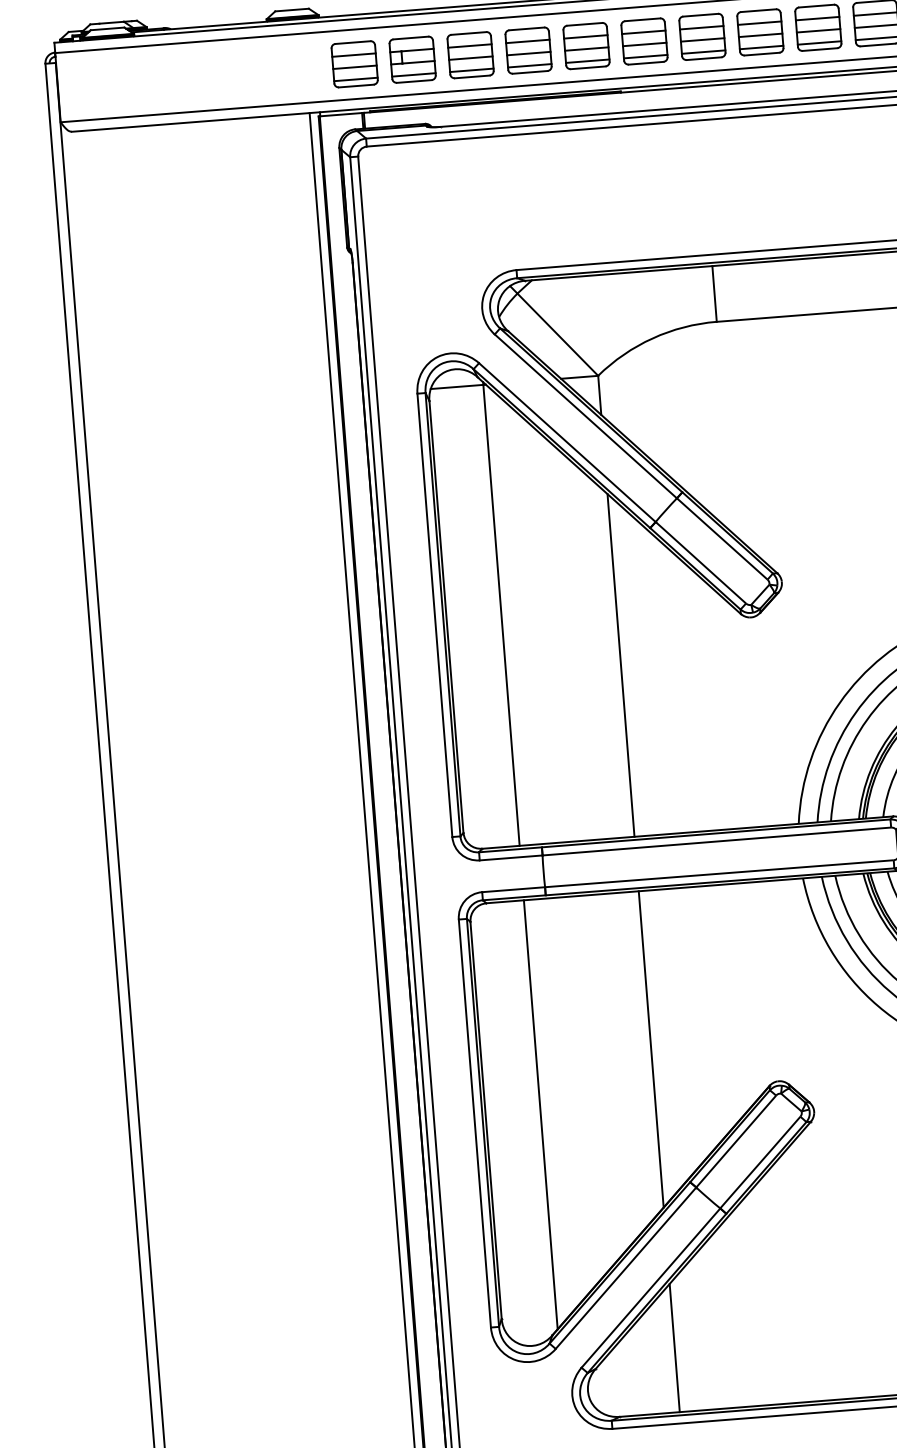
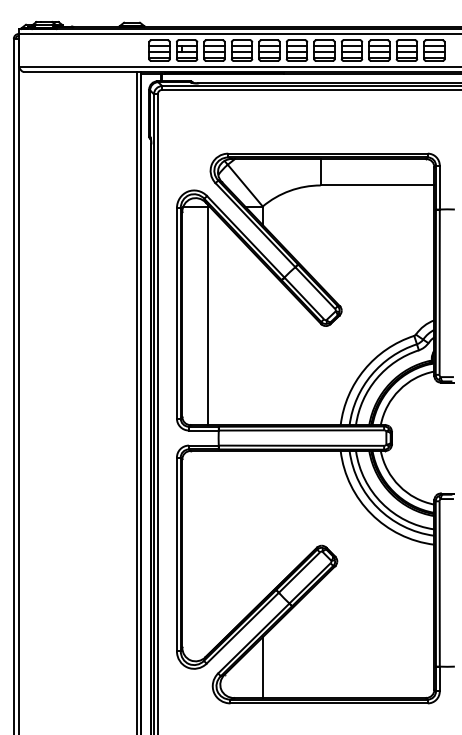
line: (620, 664) -> (262, 343), removed
line: (650, 1050) -> (262, 526), removed
line: (541, 1114) -> (208, 552), removed

